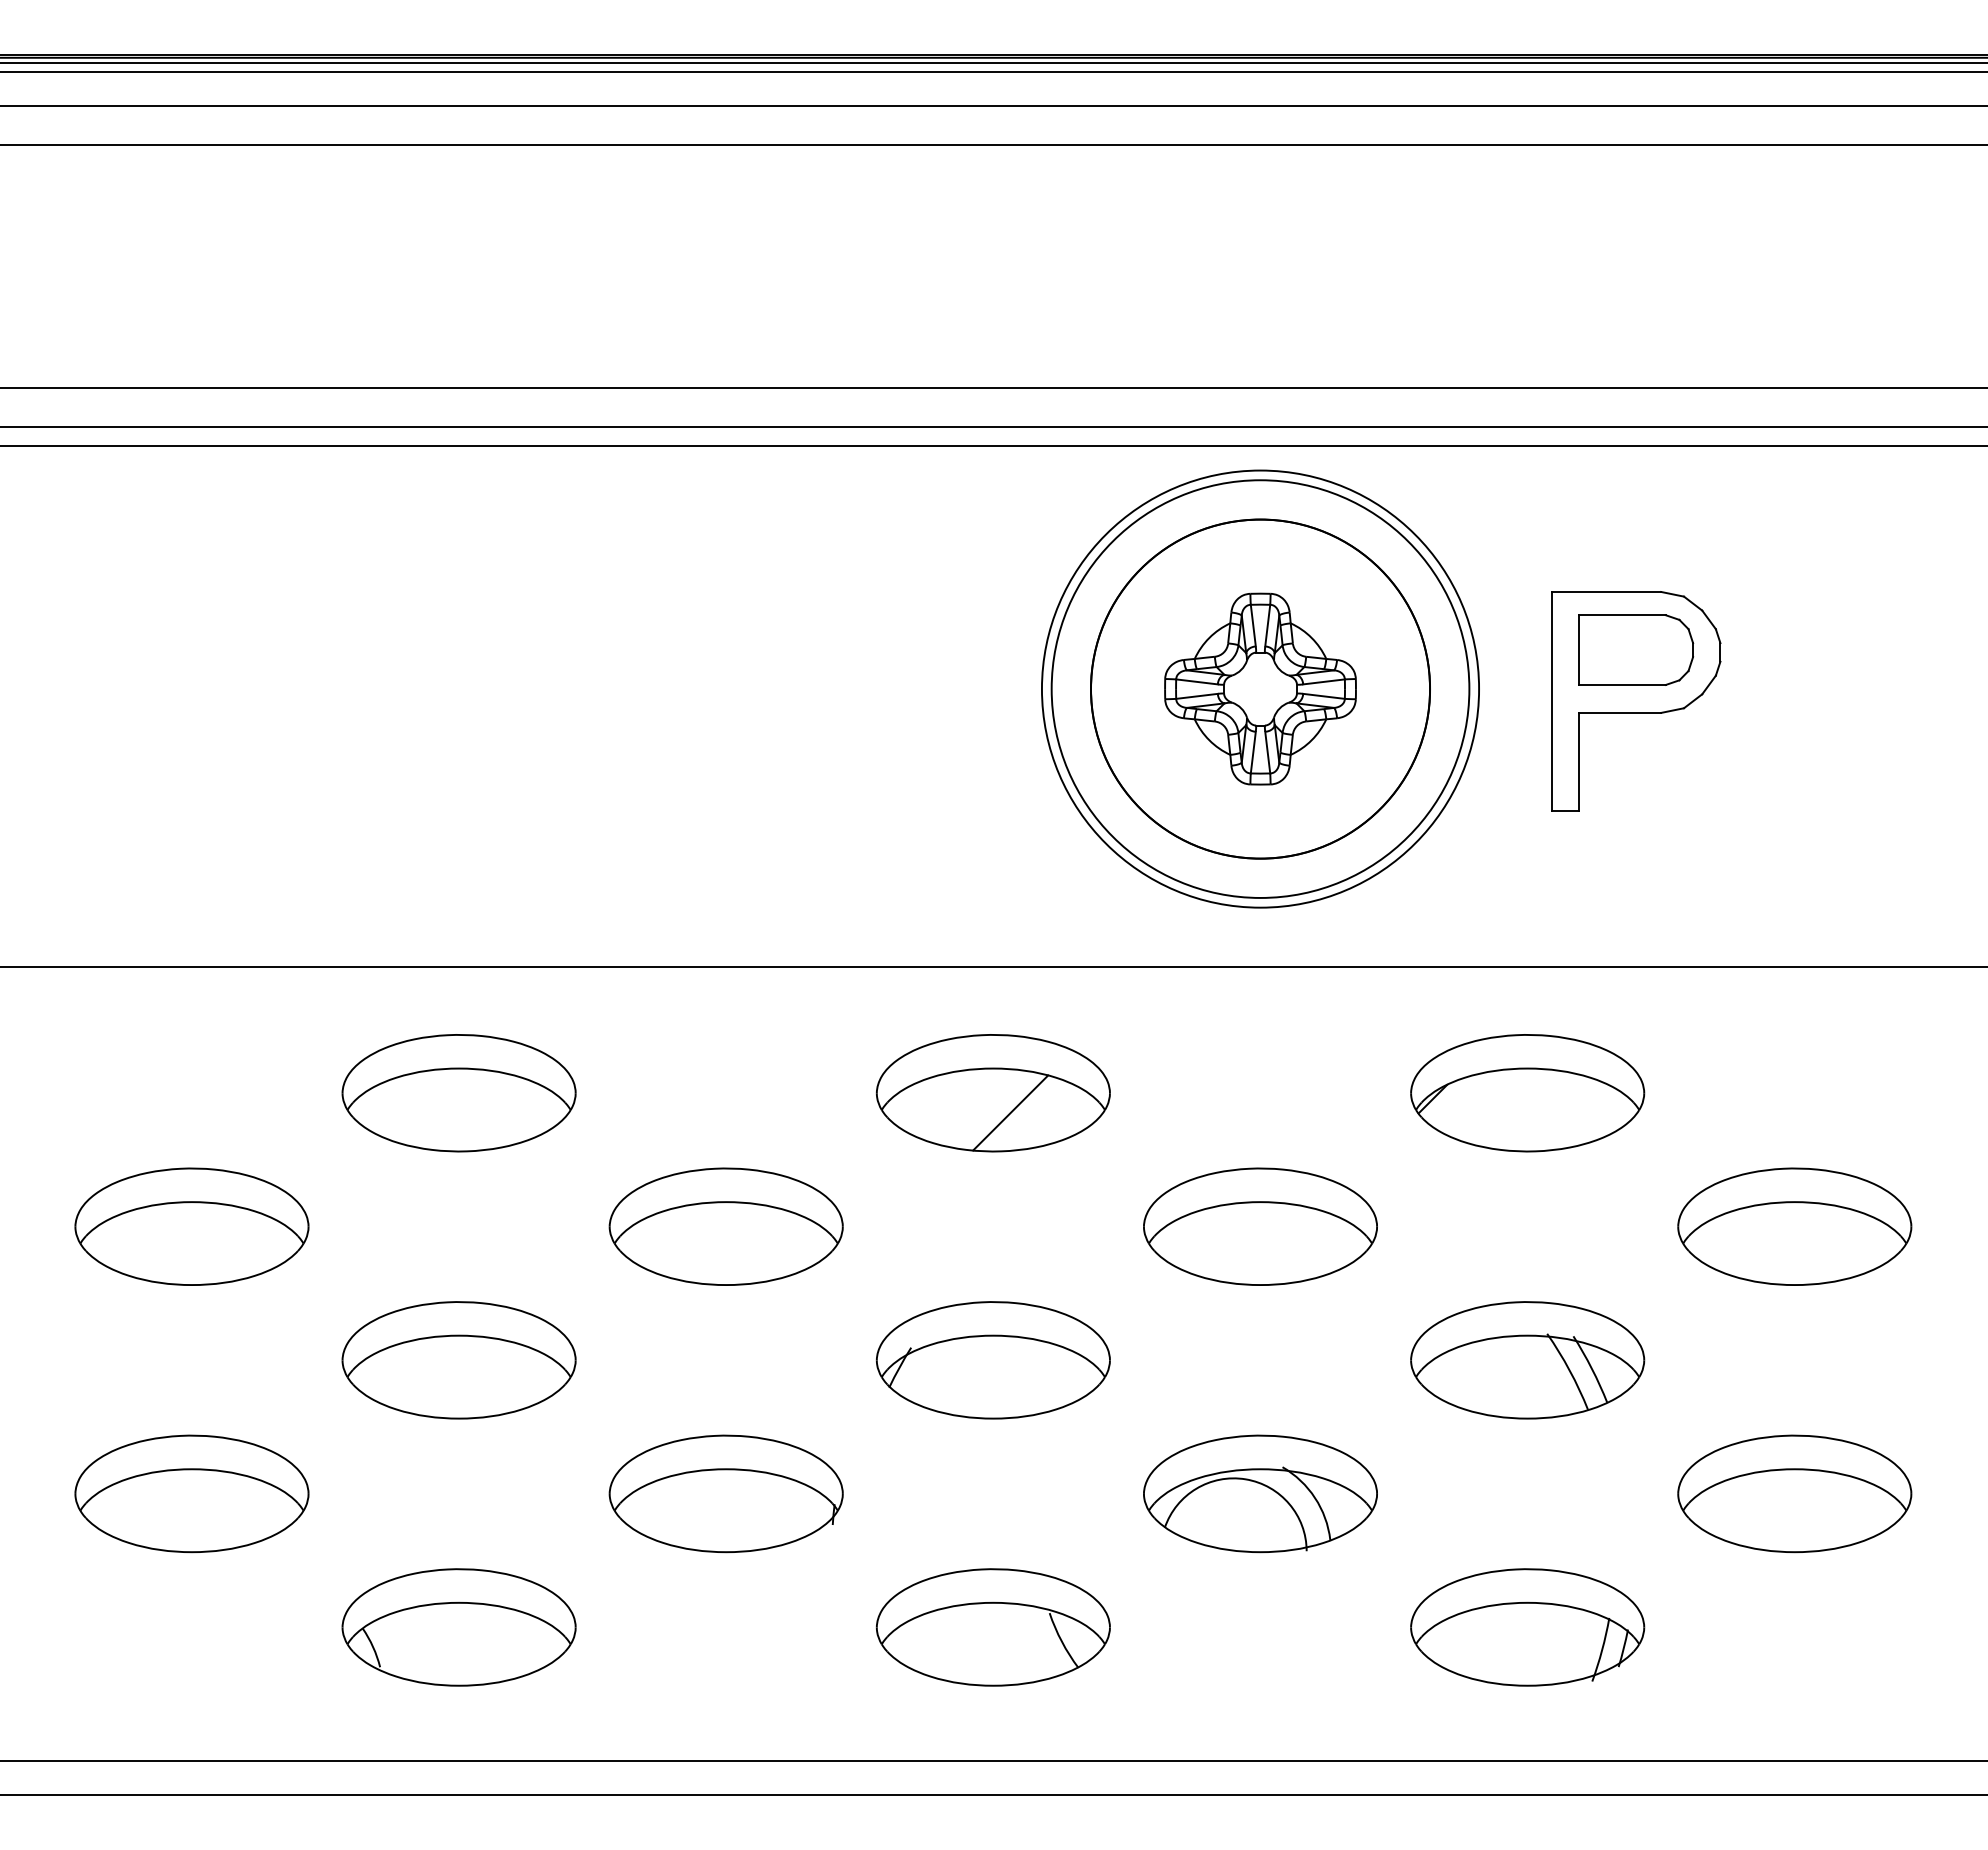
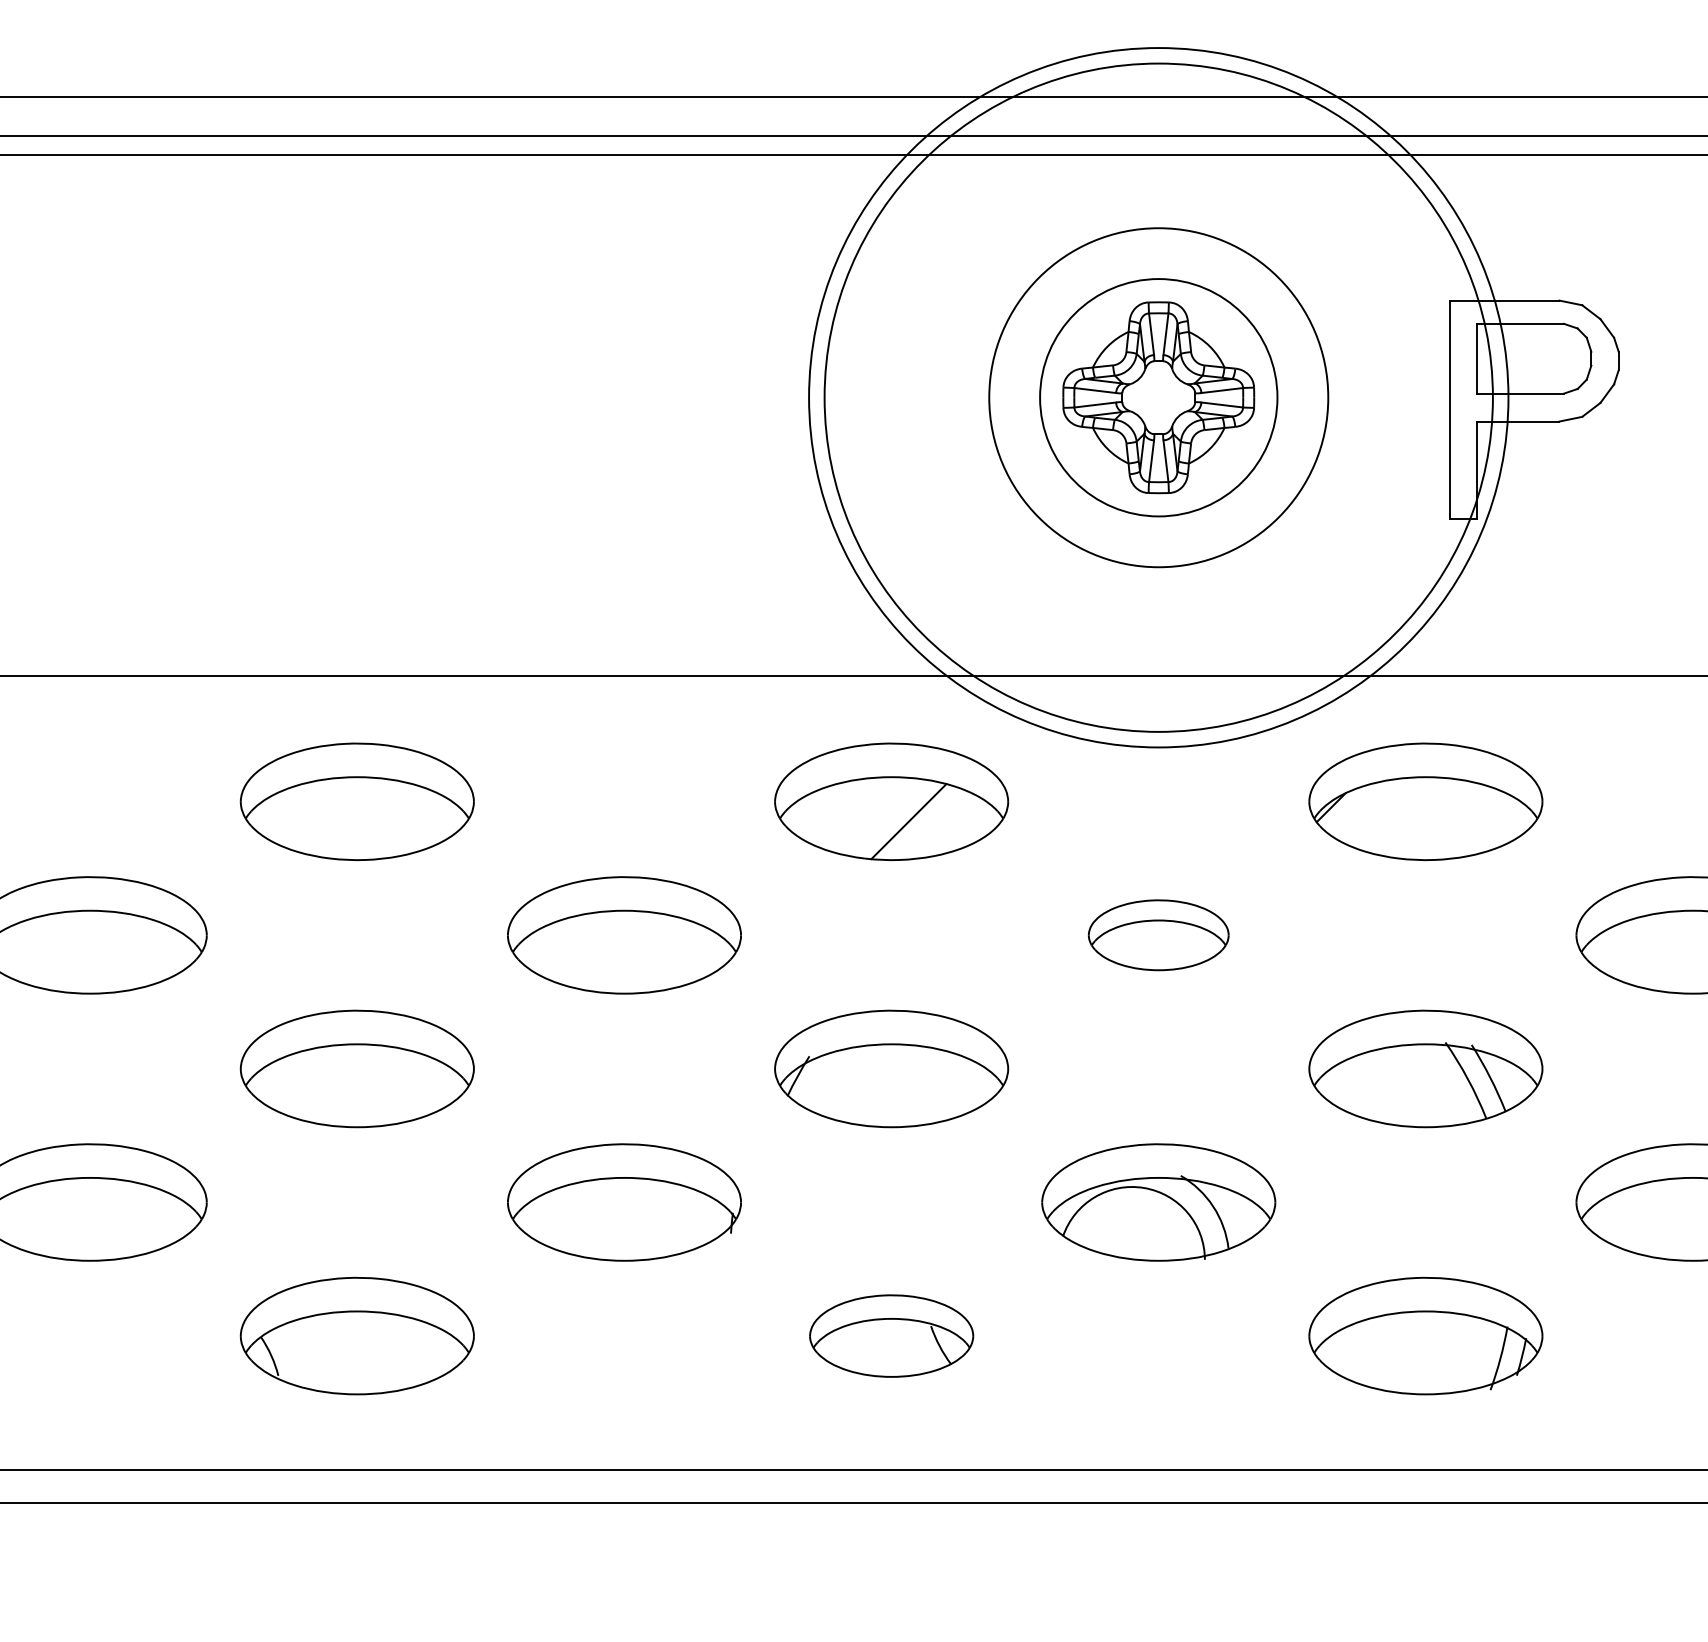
circle: (1260, 688) -> (1158, 397), size x0.7
circle: (1260, 688) -> (1158, 397), size x1.6
circle: (1260, 688) -> (1158, 397), size x1.6
part: (1260, 1226) -> (1158, 935), size x0.6
part: (993, 1627) -> (891, 1336), size x0.7

